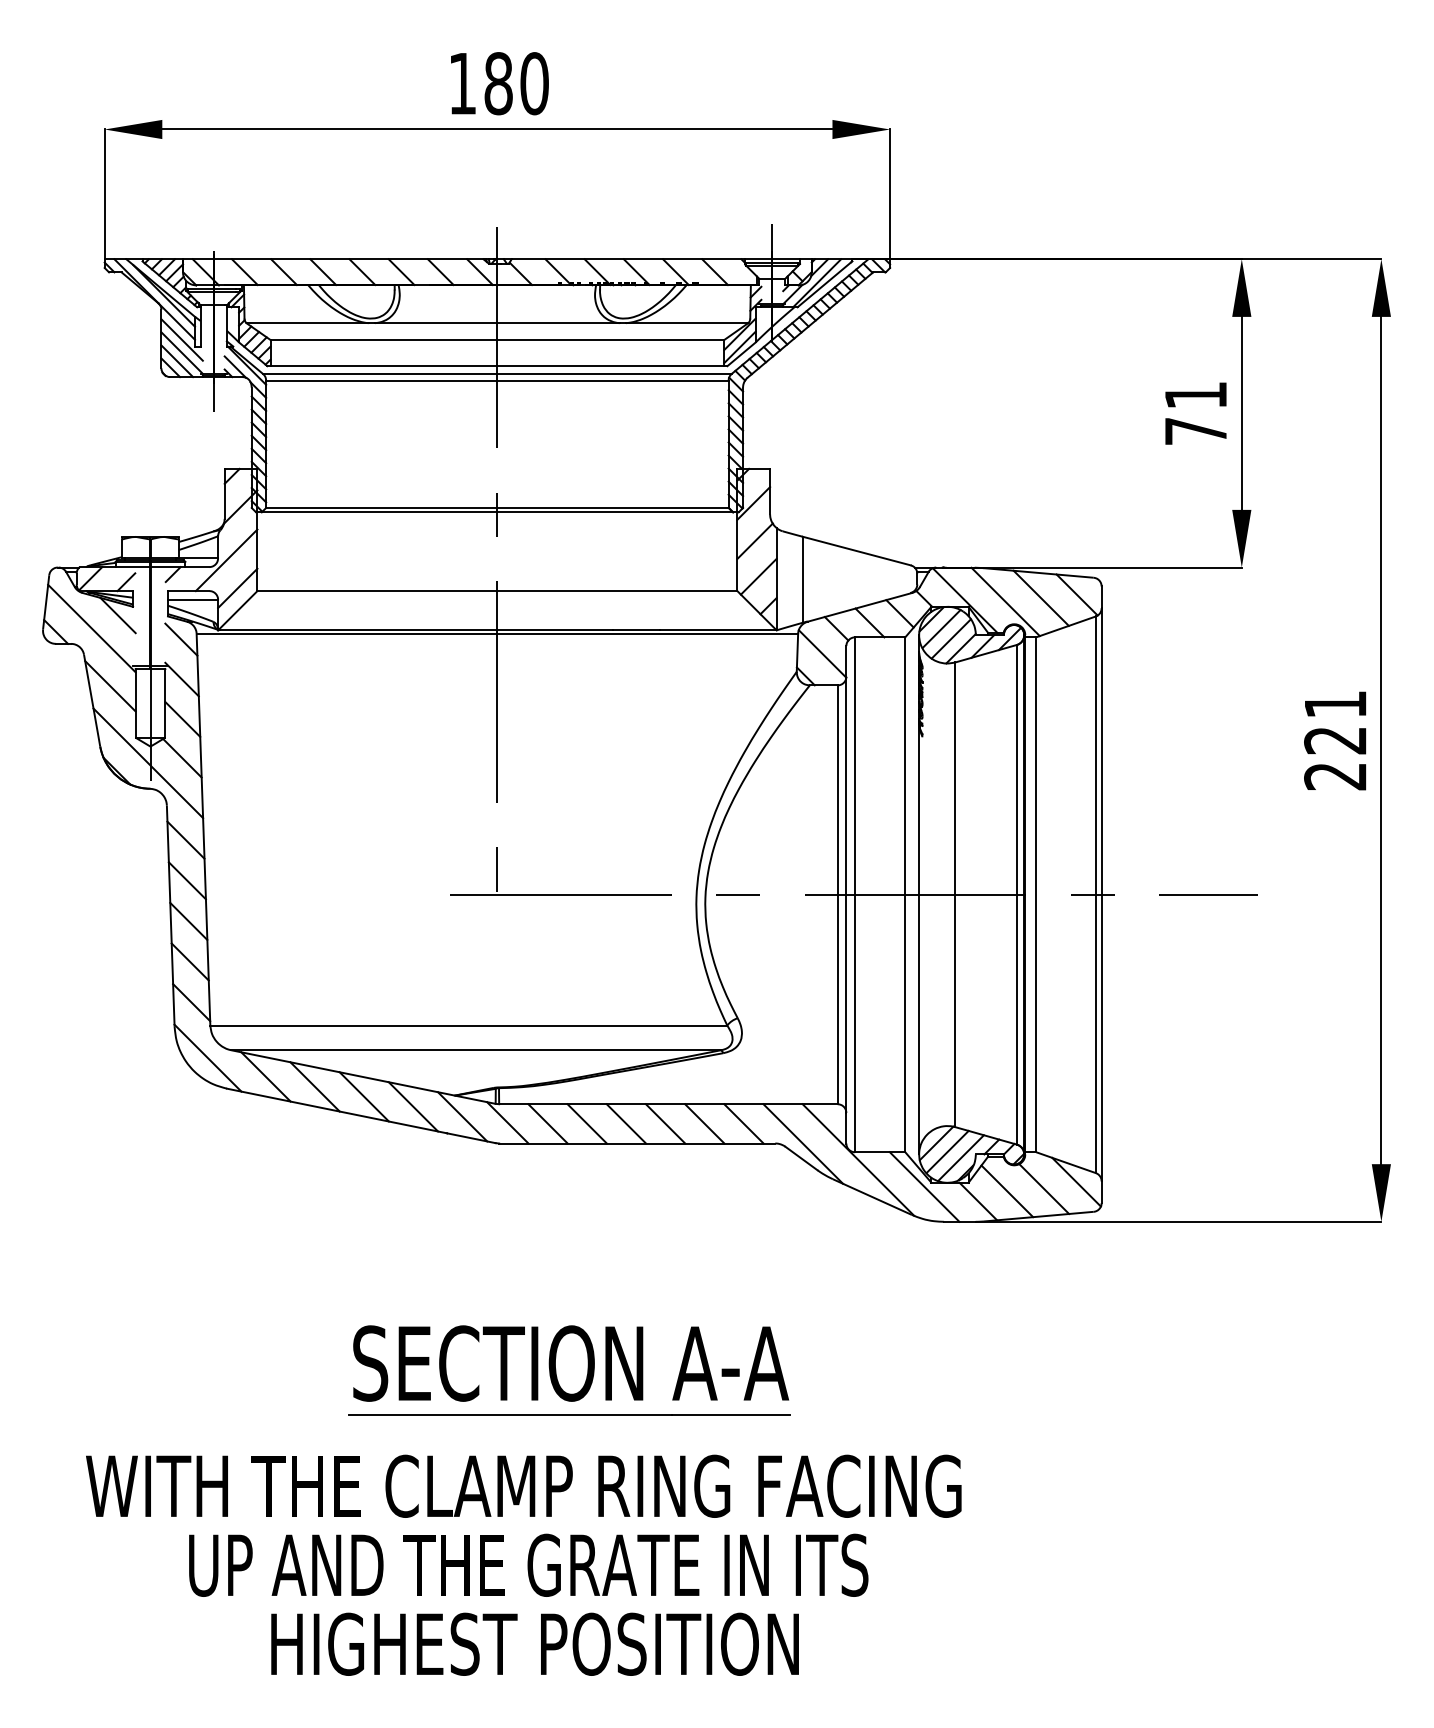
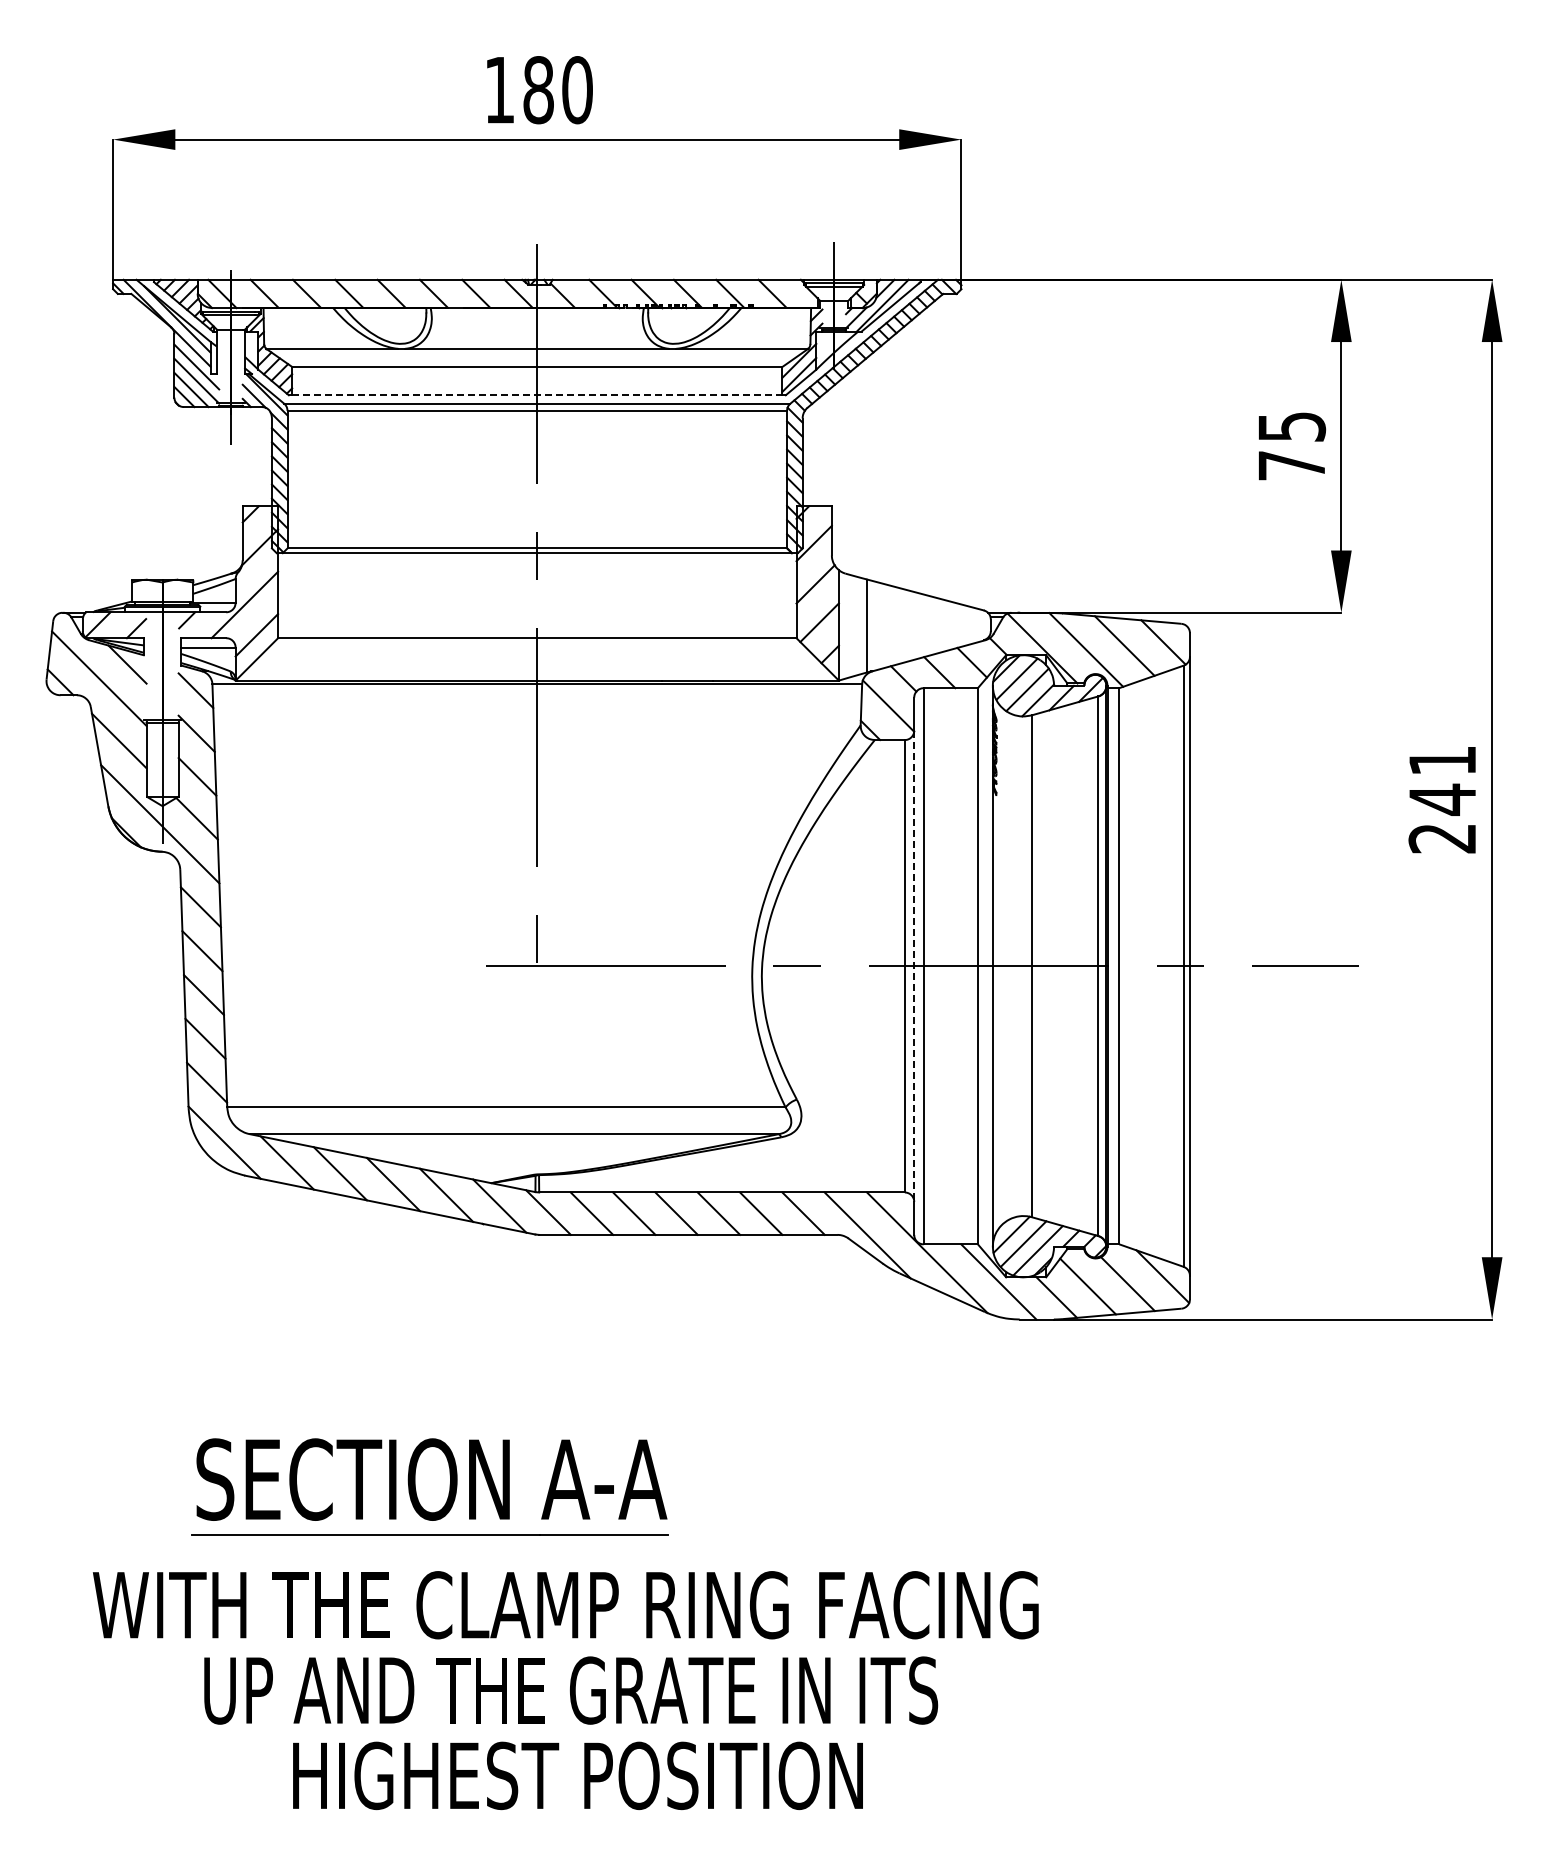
line: (497, 366) -> (537, 395), solid -> dashed
text: (1196, 395) -> (1292, 426), 71 -> 75
text: (1334, 740) -> (1441, 799), 221 -> 241
line: (846, 895) -> (914, 966), solid -> dashed
part: (568, 1369) -> (429, 1486), moved

